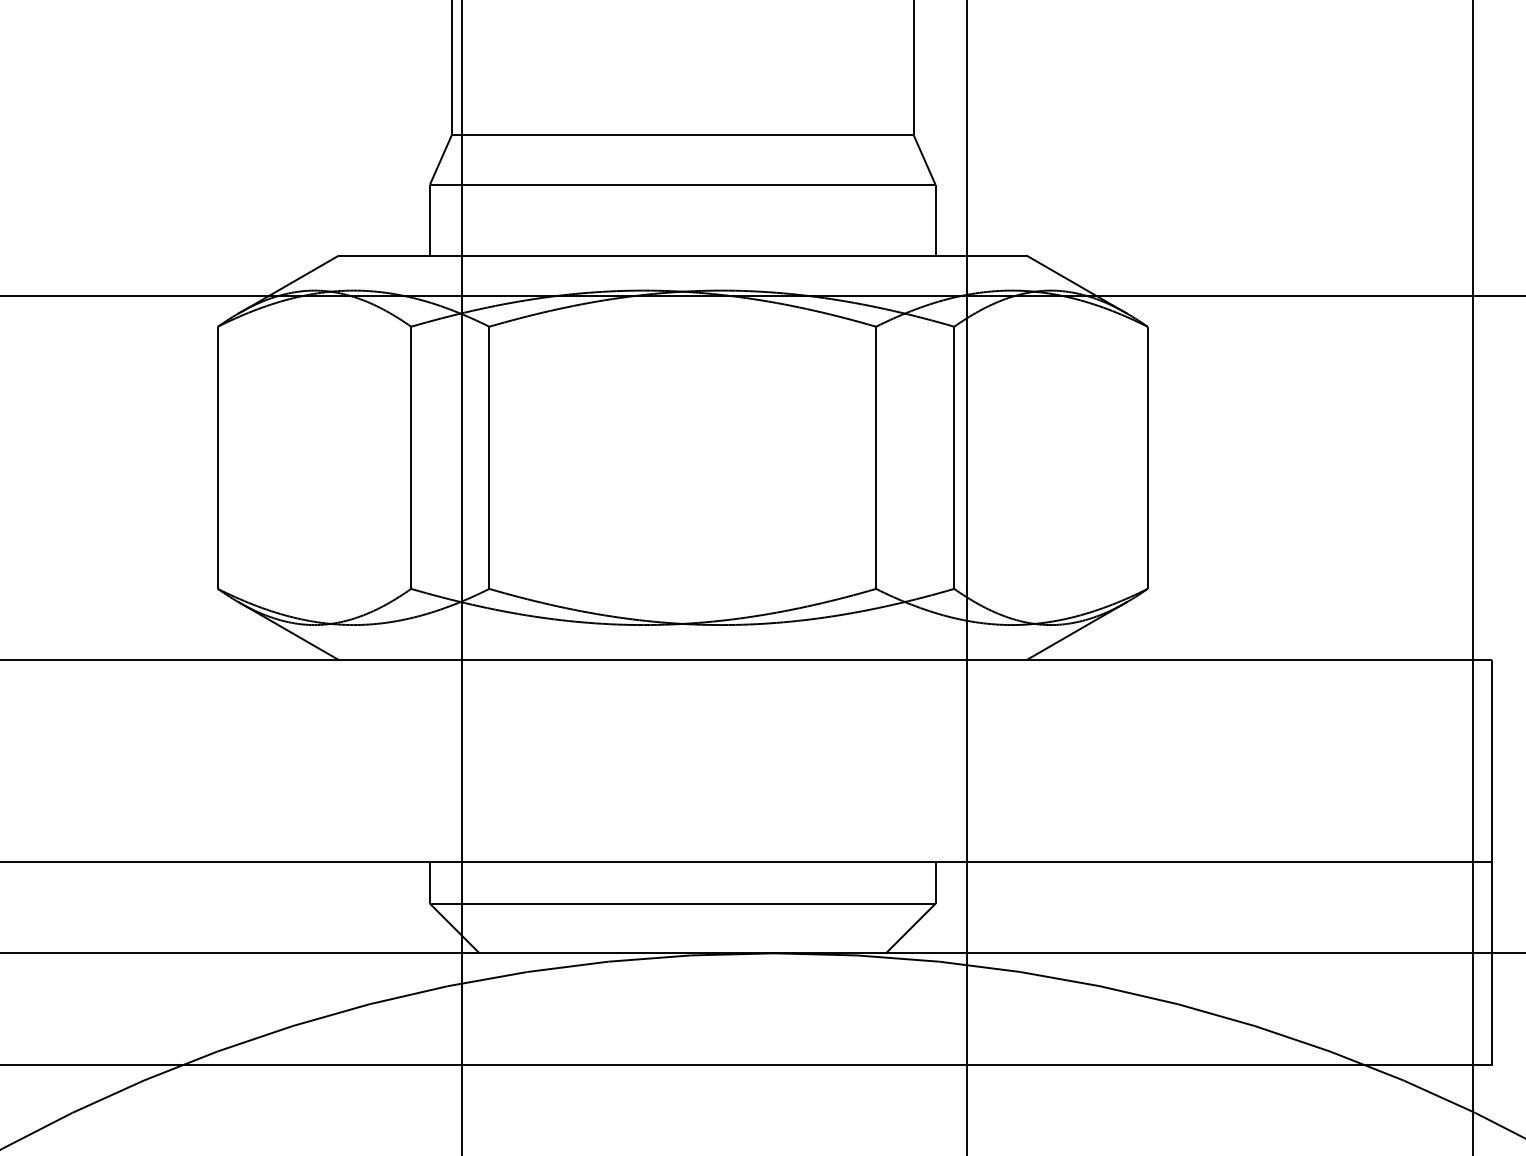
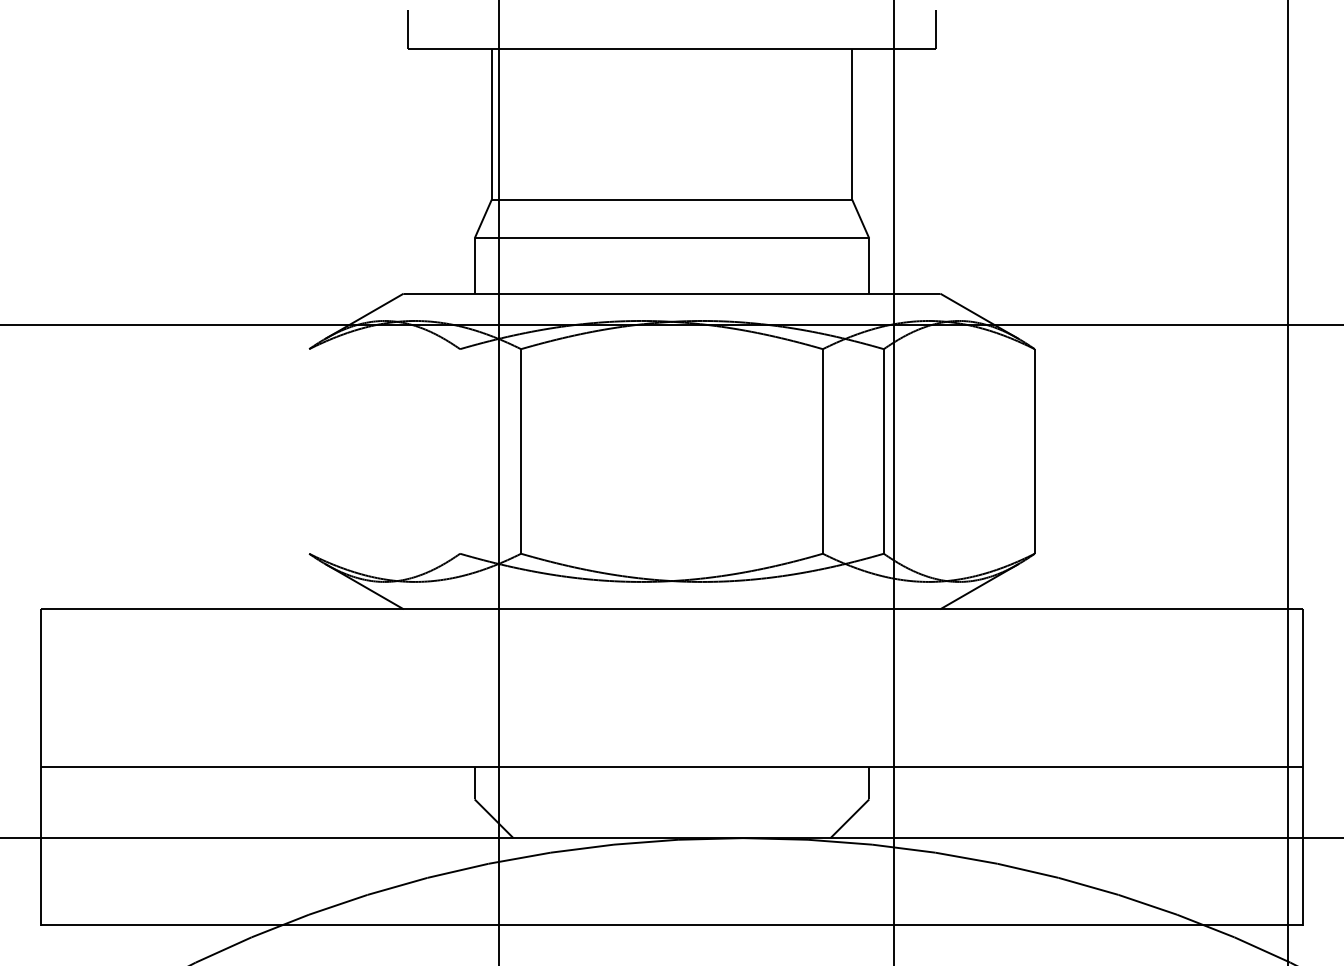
line: (218, 457) -> (309, 451), removed
line: (411, 457) -> (460, 451), removed
line: (682, 903) -> (671, 799), removed

